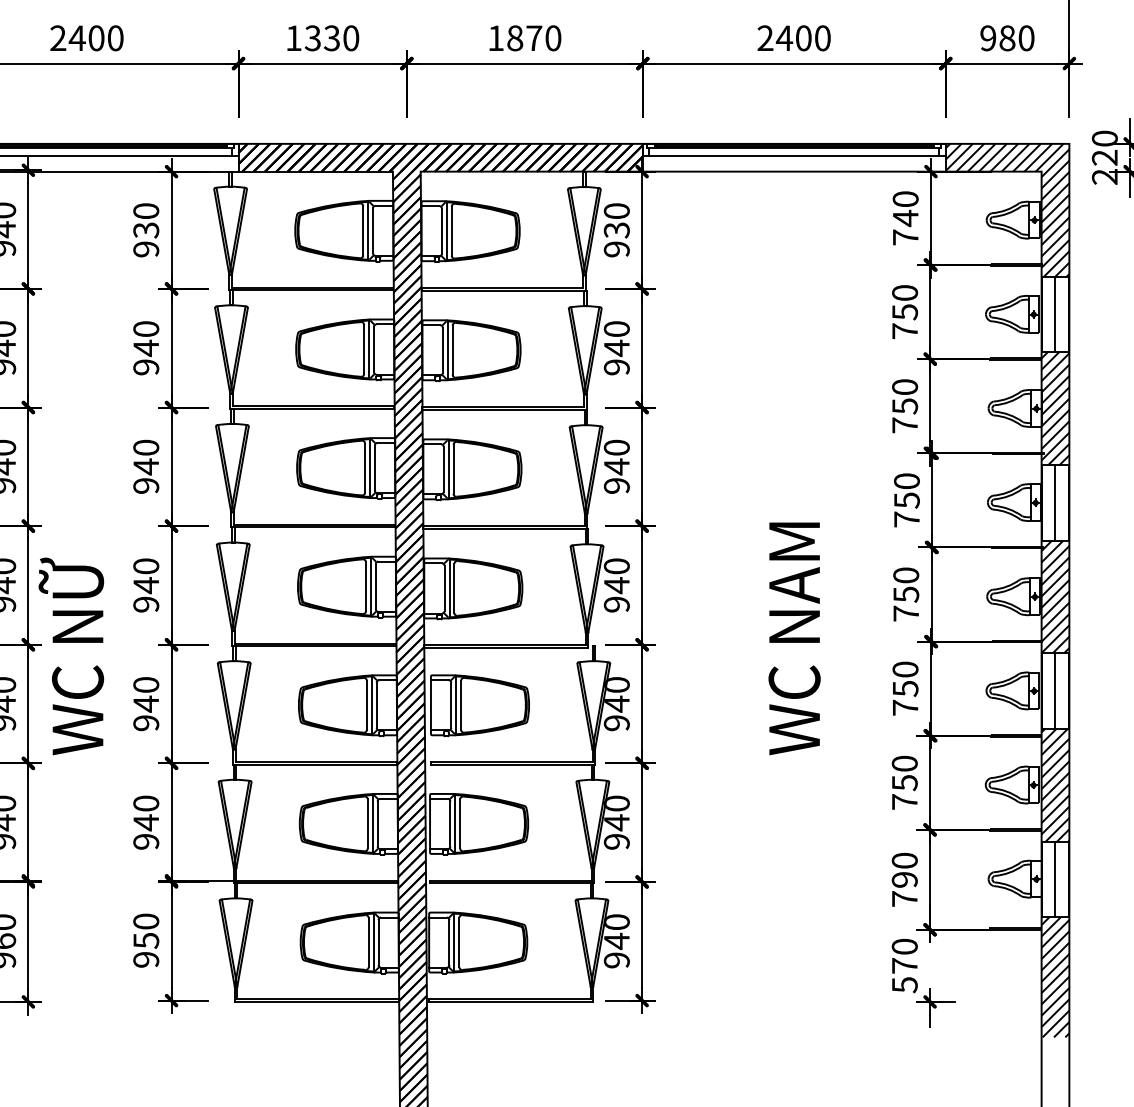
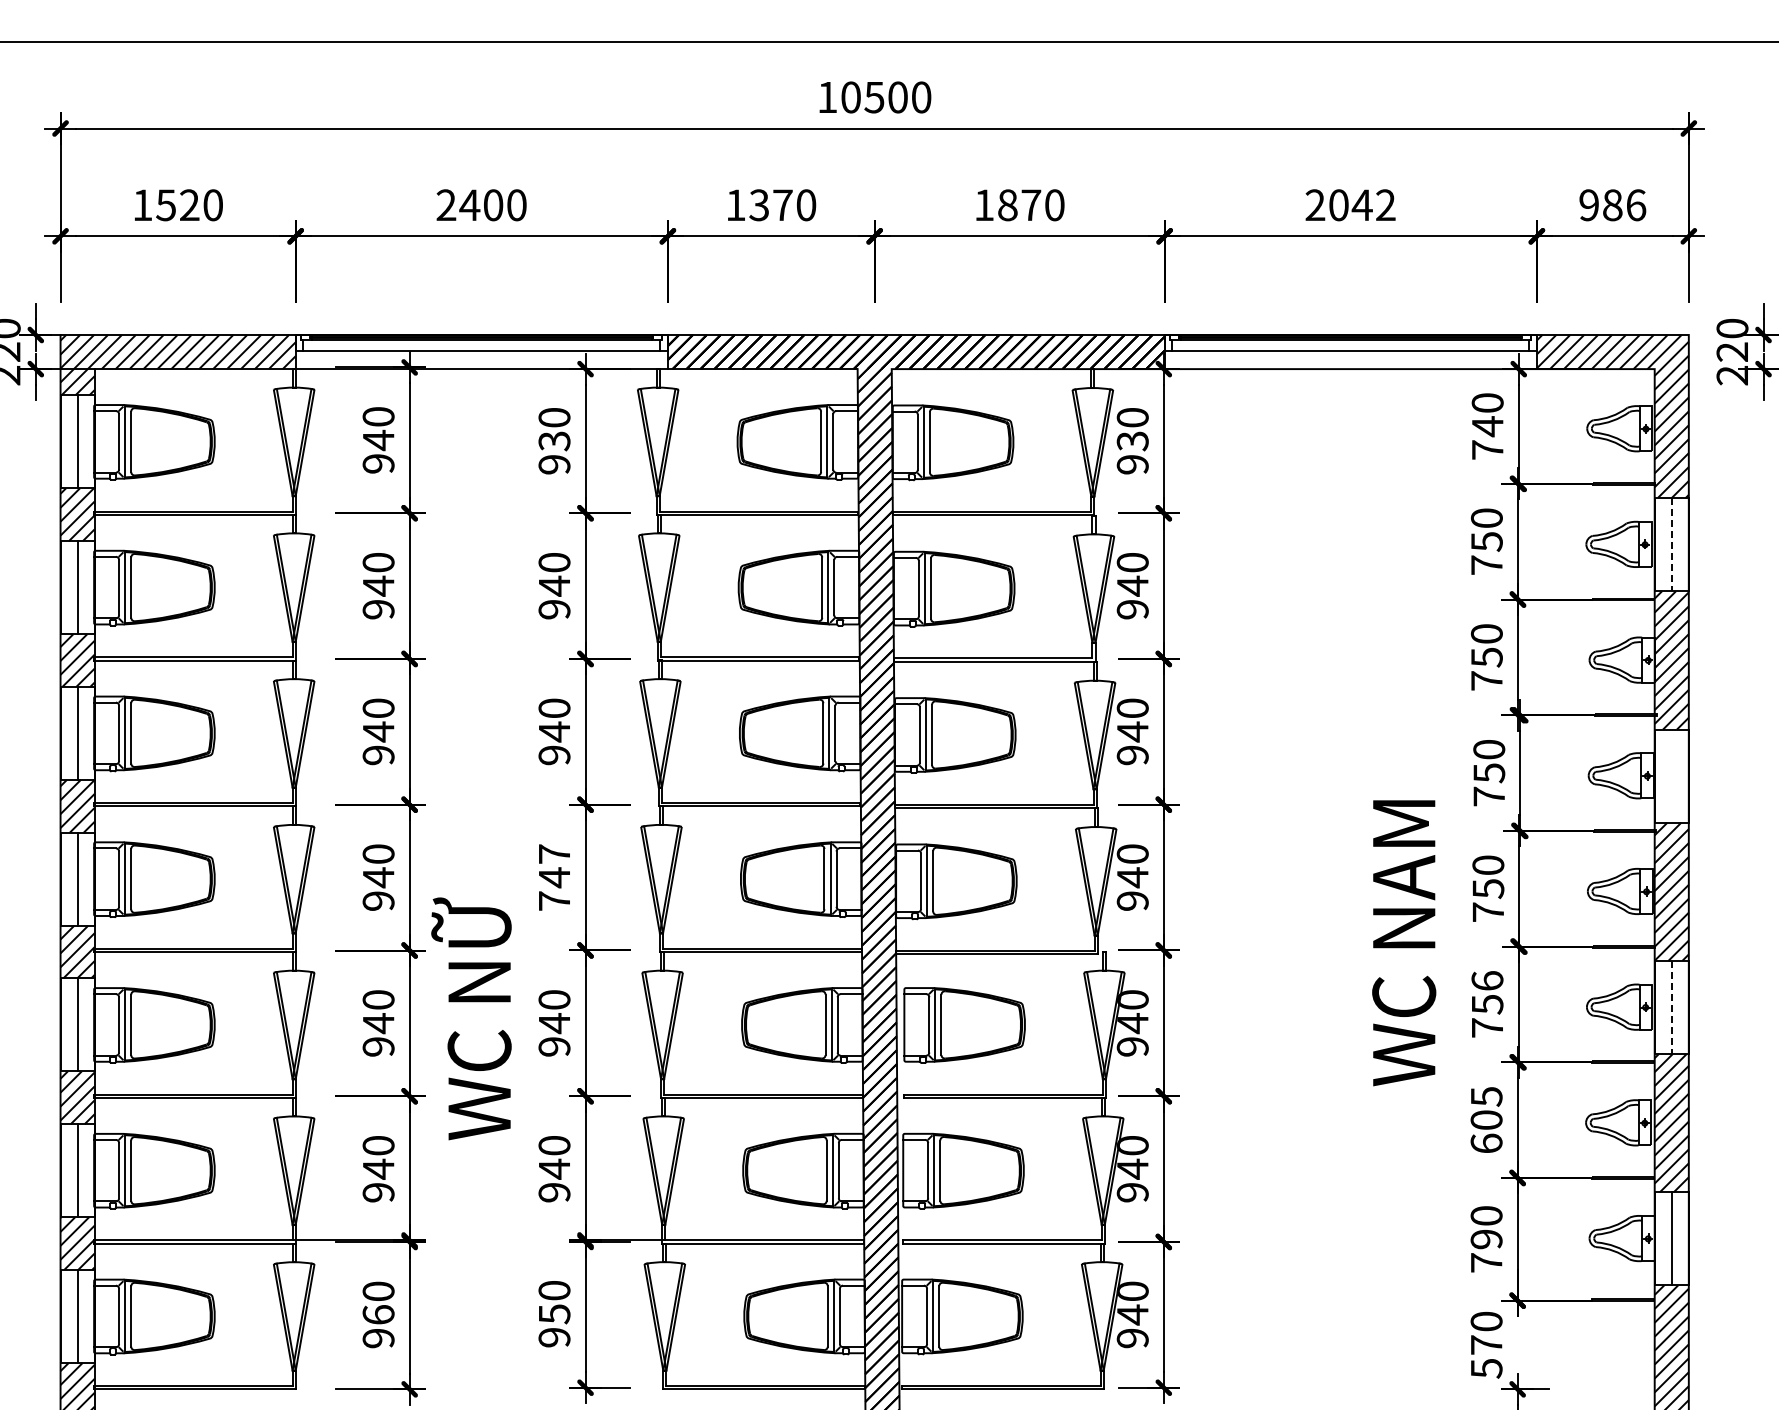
text: (331, 38) -> (782, 205), 1330 -> 1370
text: (802, 38) -> (1361, 205), 2400 -> 2042
text: (1026, 38) -> (1636, 205), 980 -> 986
line: (1055, 314) -> (1671, 544), solid -> dashed
line: (1055, 502) -> (1671, 775), removed
text: (146, 585) -> (554, 877), 940 -> 747
text: (794, 639) -> (1404, 943), moved
text: (71, 656) -> (471, 1018), moved
text: (905, 669) -> (1487, 980), 750 -> 756
line: (1055, 691) -> (1671, 1007), solid -> dashed
text: (904, 783) -> (1486, 1120), 750 -> 605

